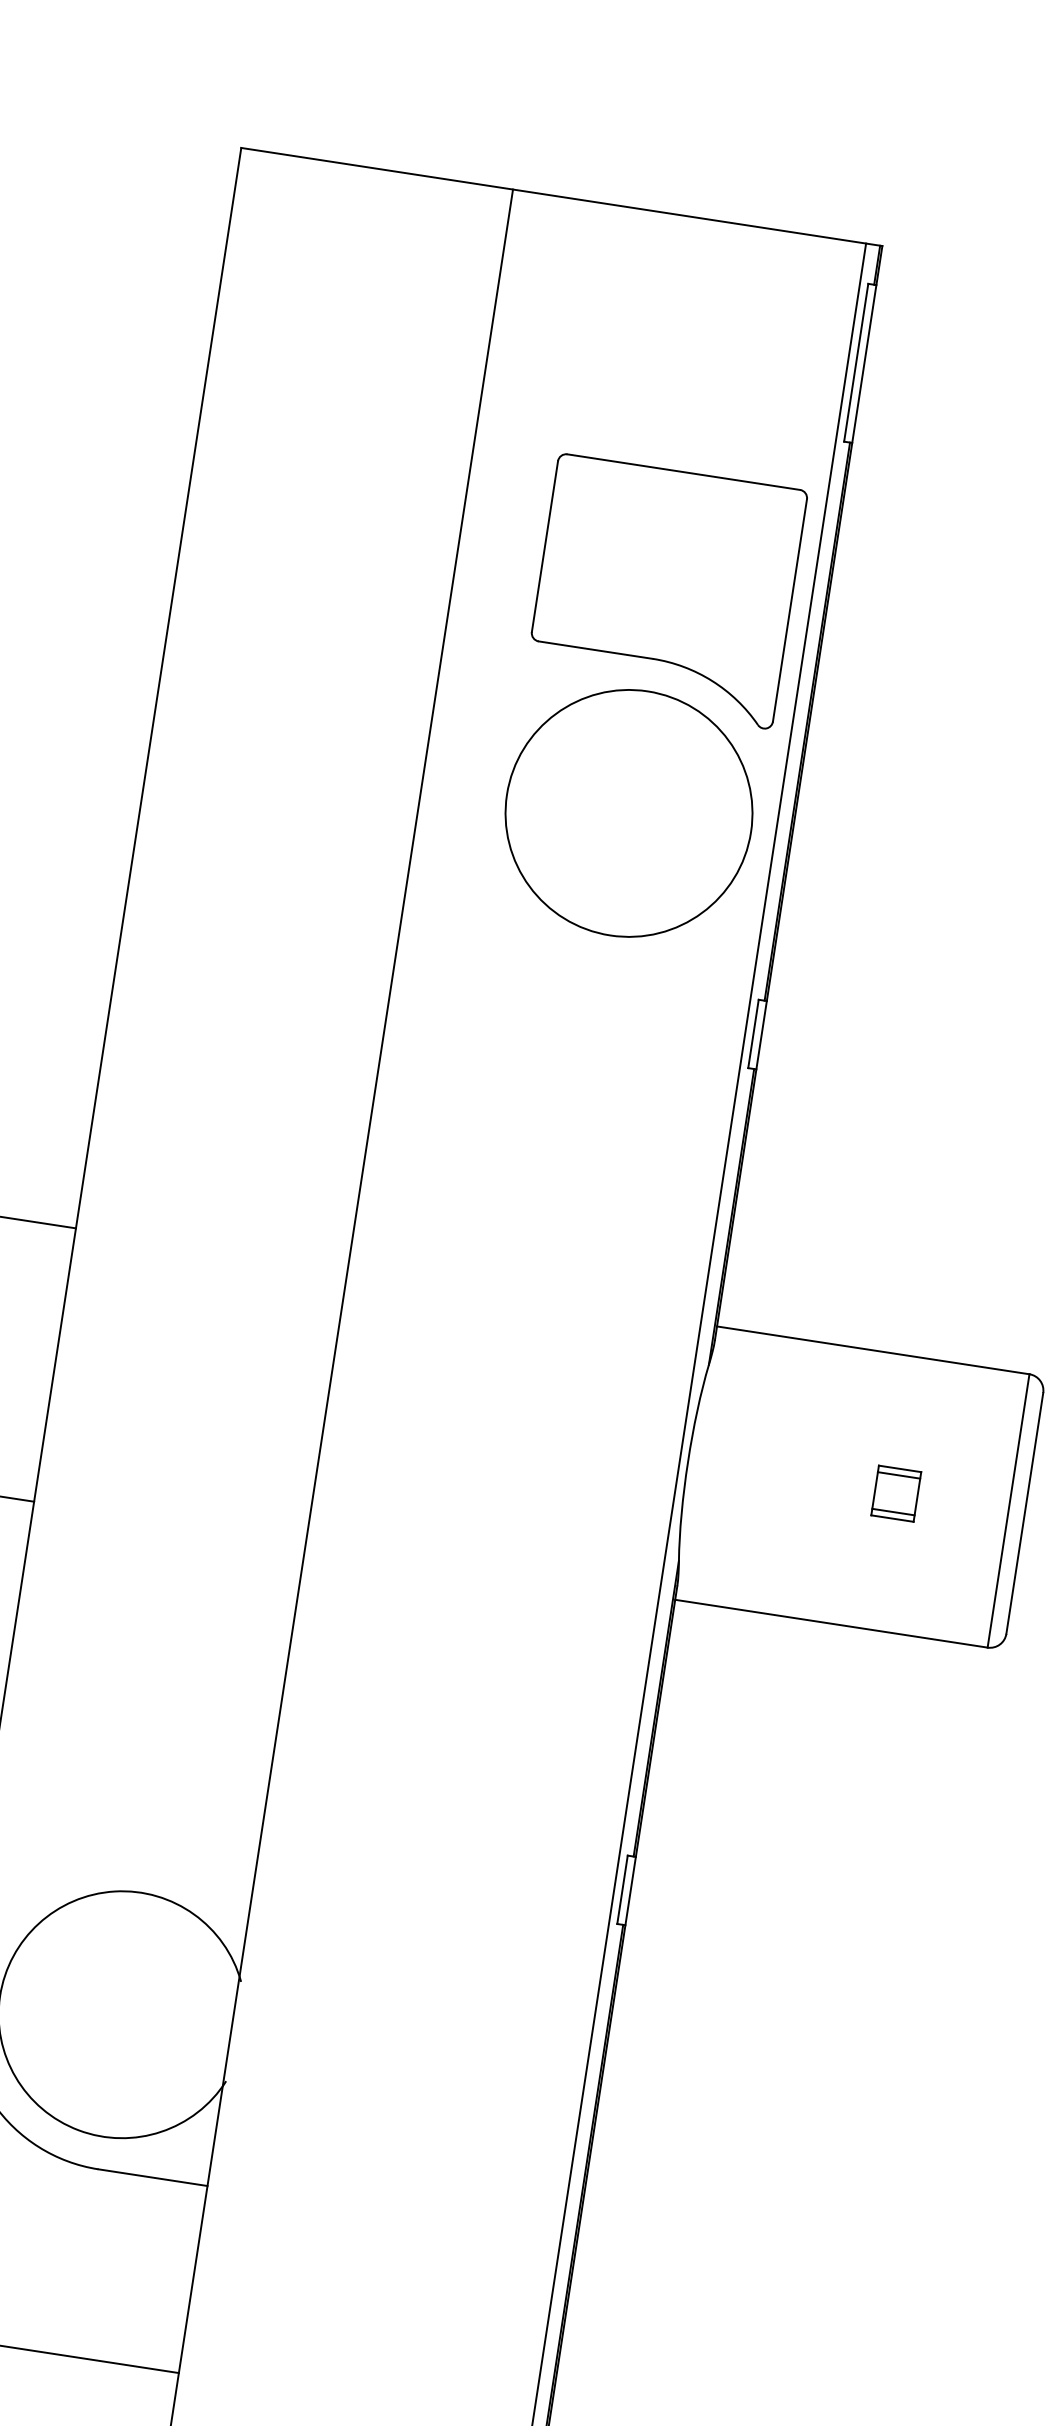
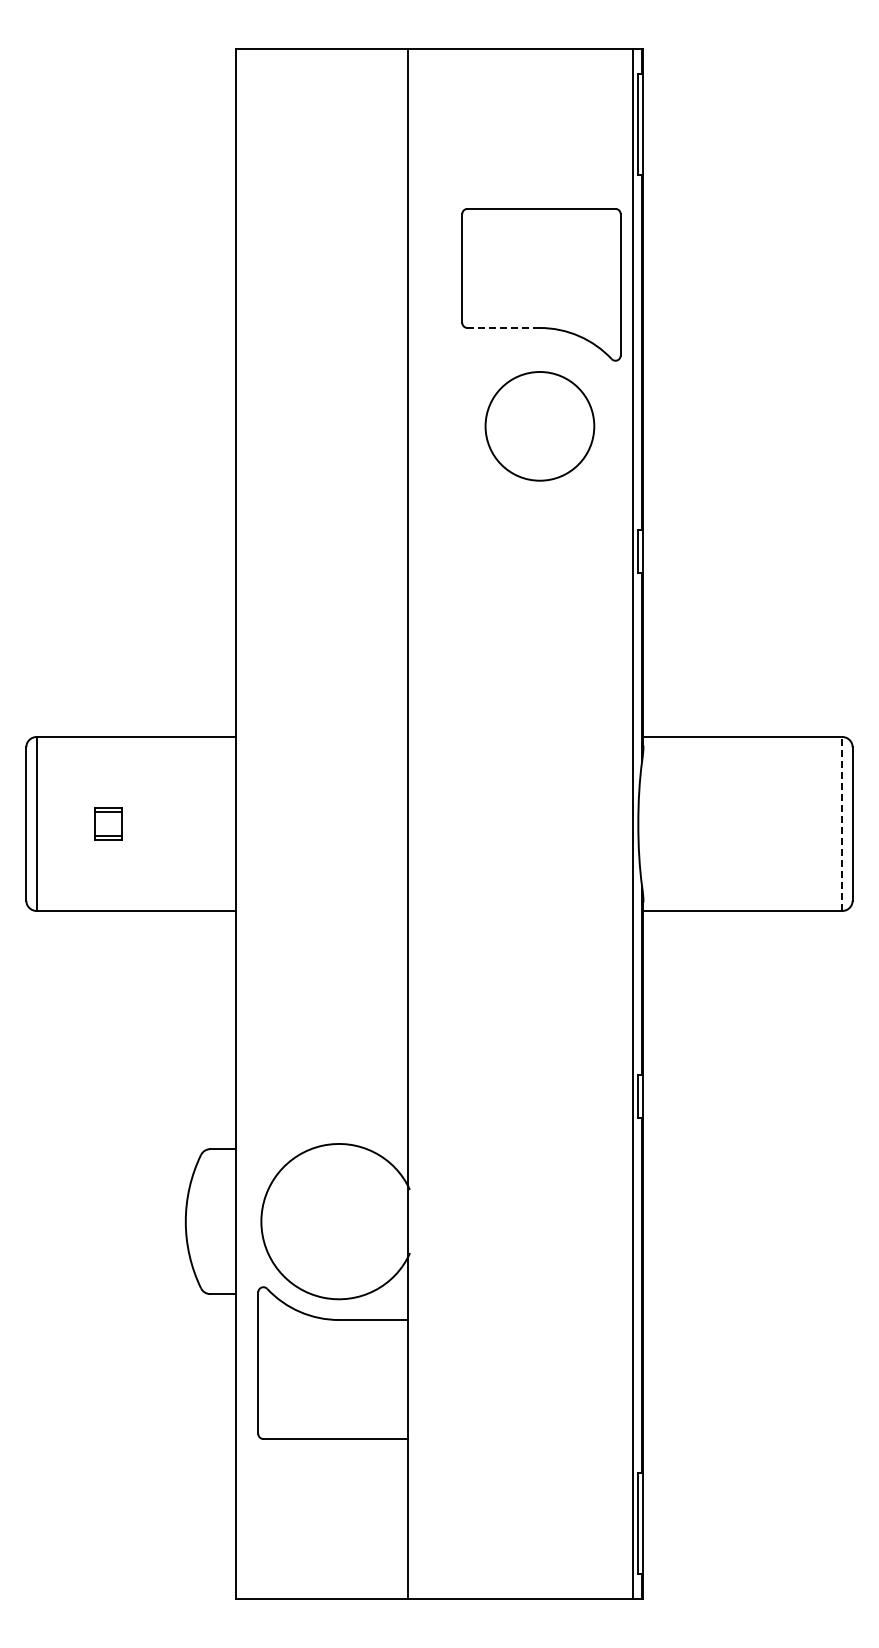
line: (595, 649) -> (503, 327), solid -> dashed
circle: (628, 813) -> (539, 426), size x0.7
part: (895, 1492) -> (770, 823), removed
line: (1008, 1511) -> (842, 824), solid -> dashed

